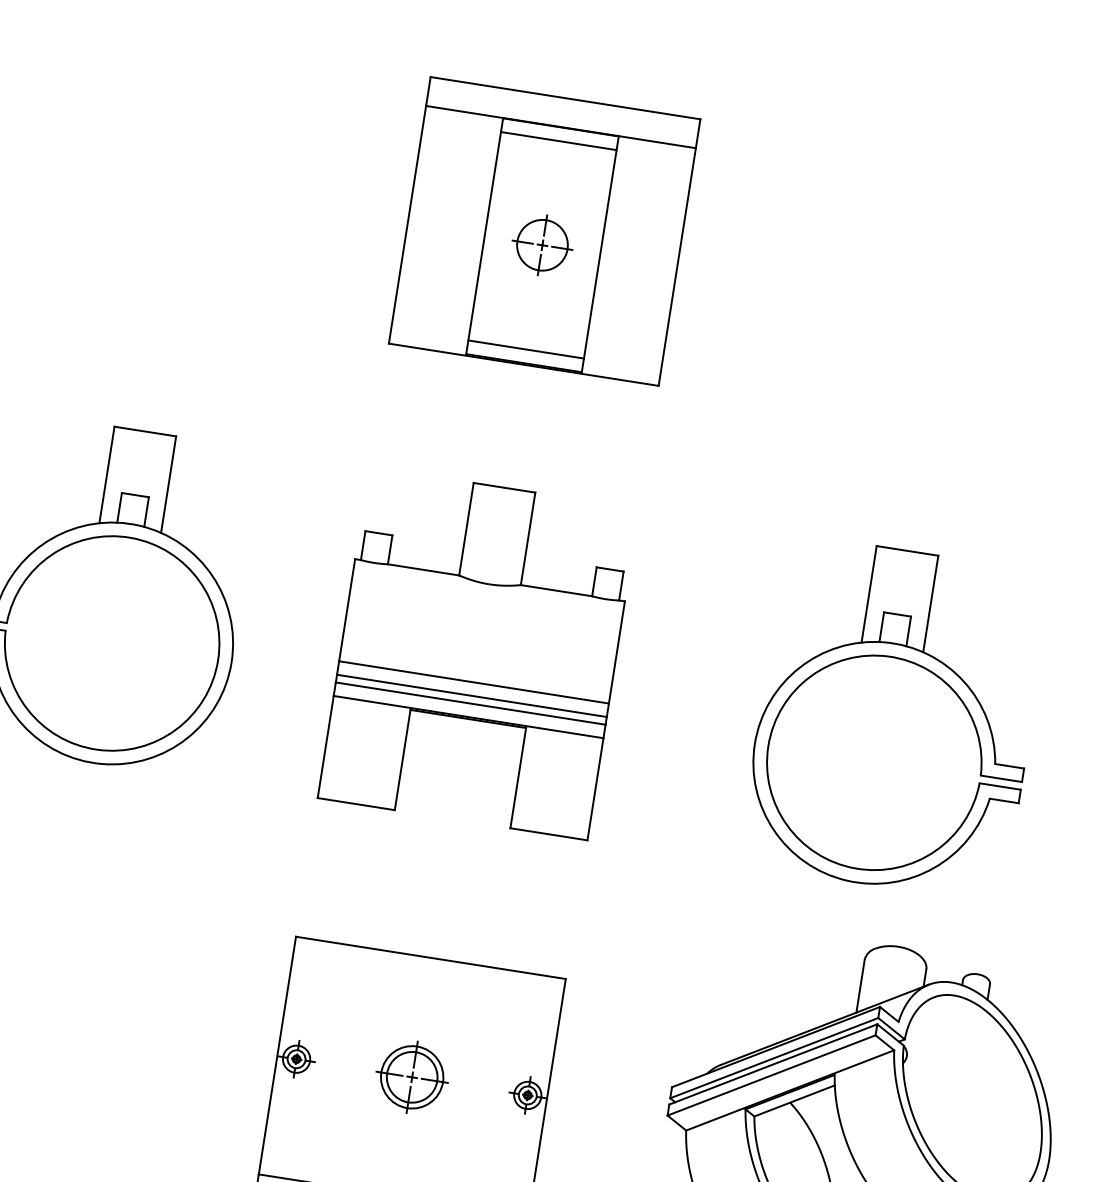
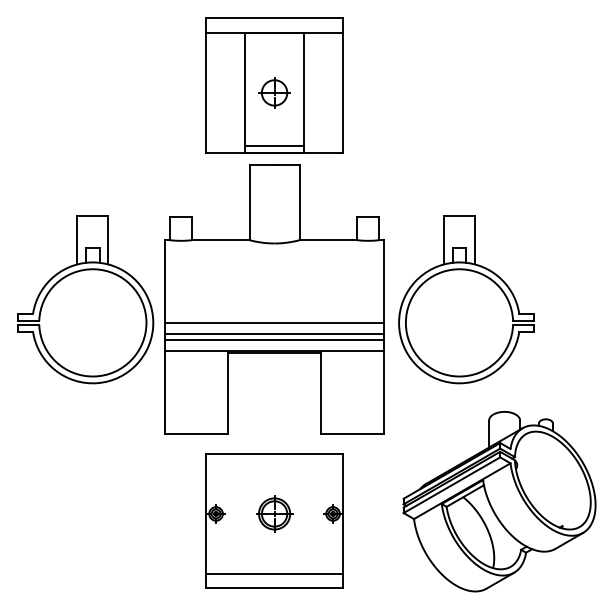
line: (558, 141) -> (274, 40), removed
part: (478, 653) -> (274, 299), size x1.6
part: (917, 667) -> (473, 272), moved

